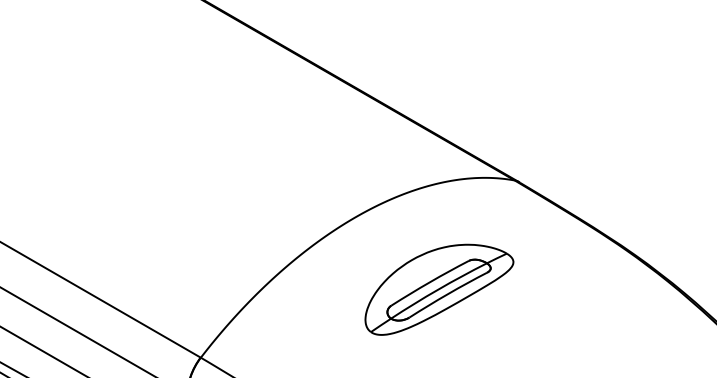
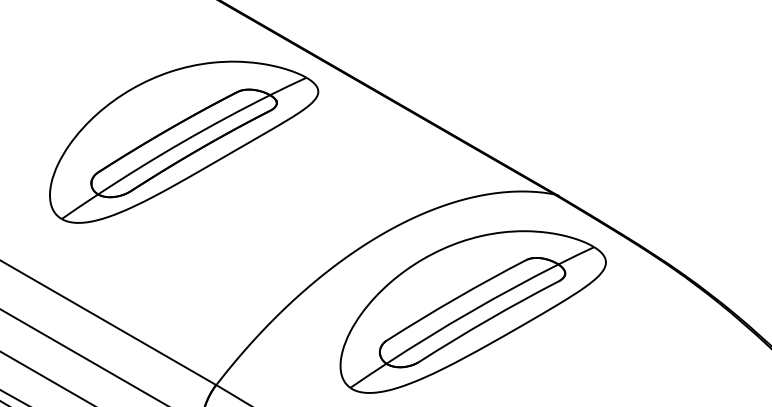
part: (171, 131) -> (184, 141), added
part: (438, 289) -> (472, 311), size x1.67

